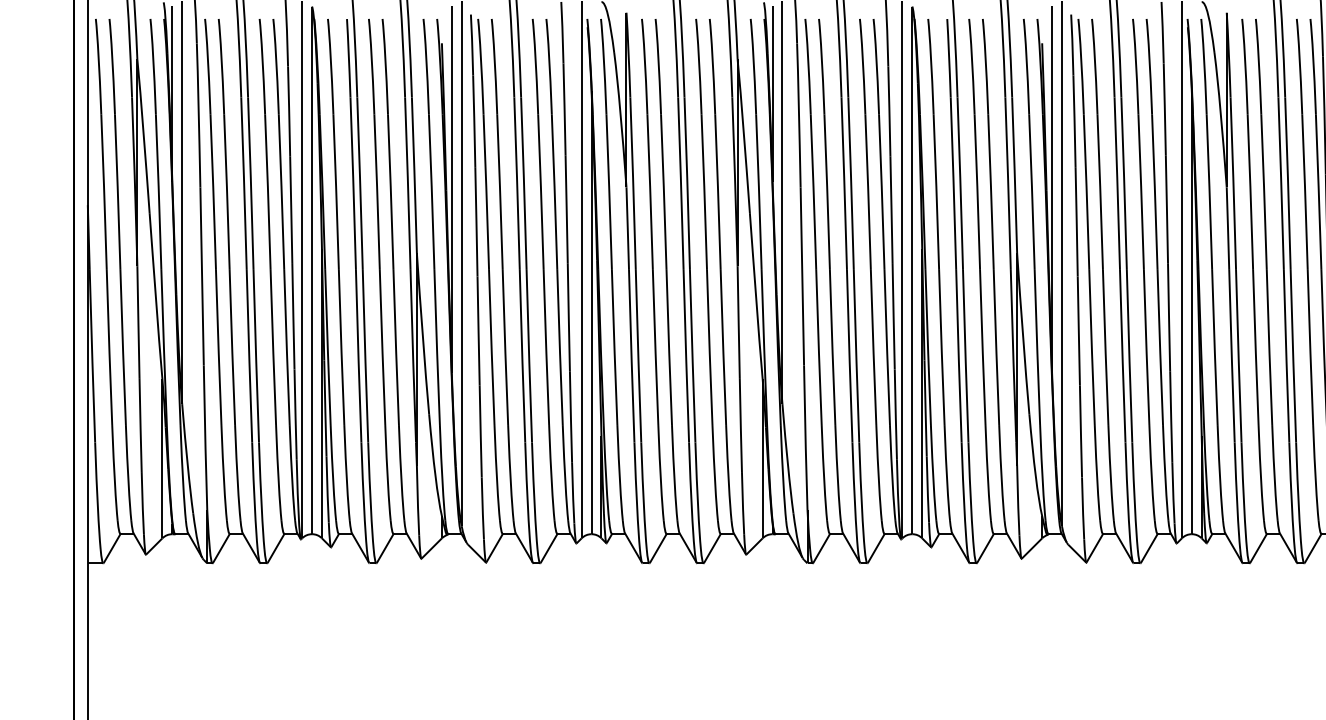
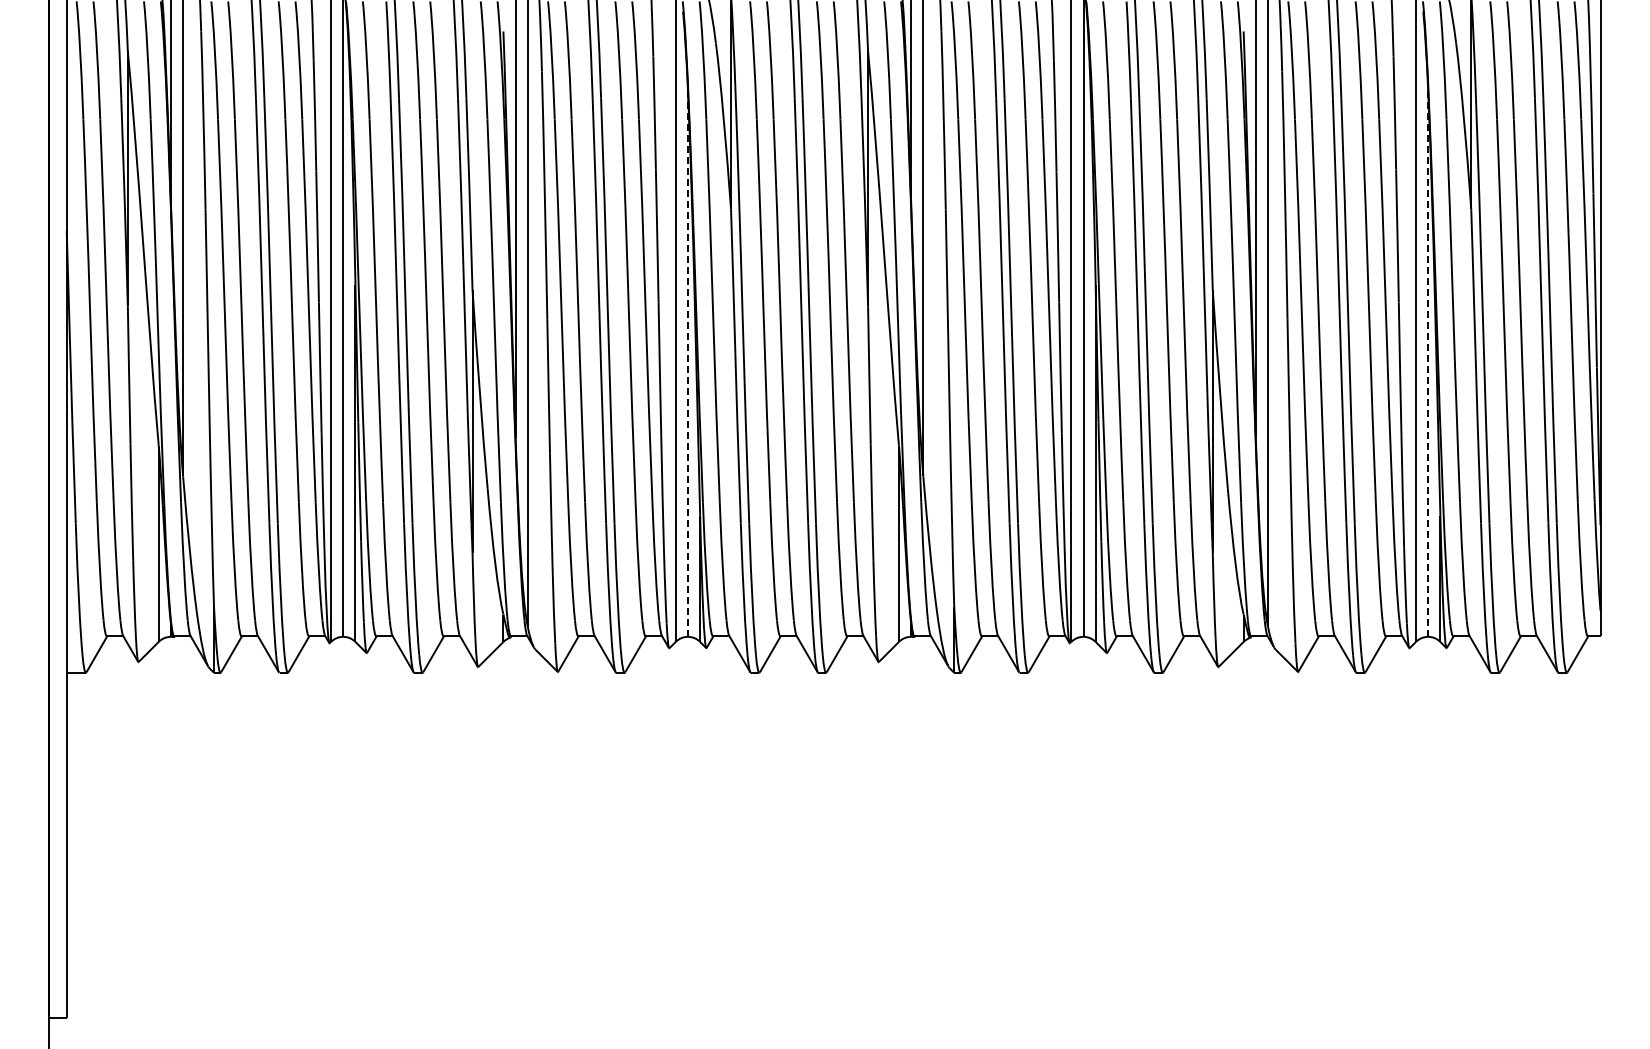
line: (591, 312) -> (687, 363), solid -> dashed
line: (1192, 312) -> (1428, 363), solid -> dashed

